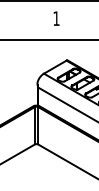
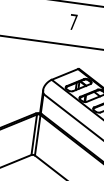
text: (56, 18) -> (73, 22), 1 -> 7

